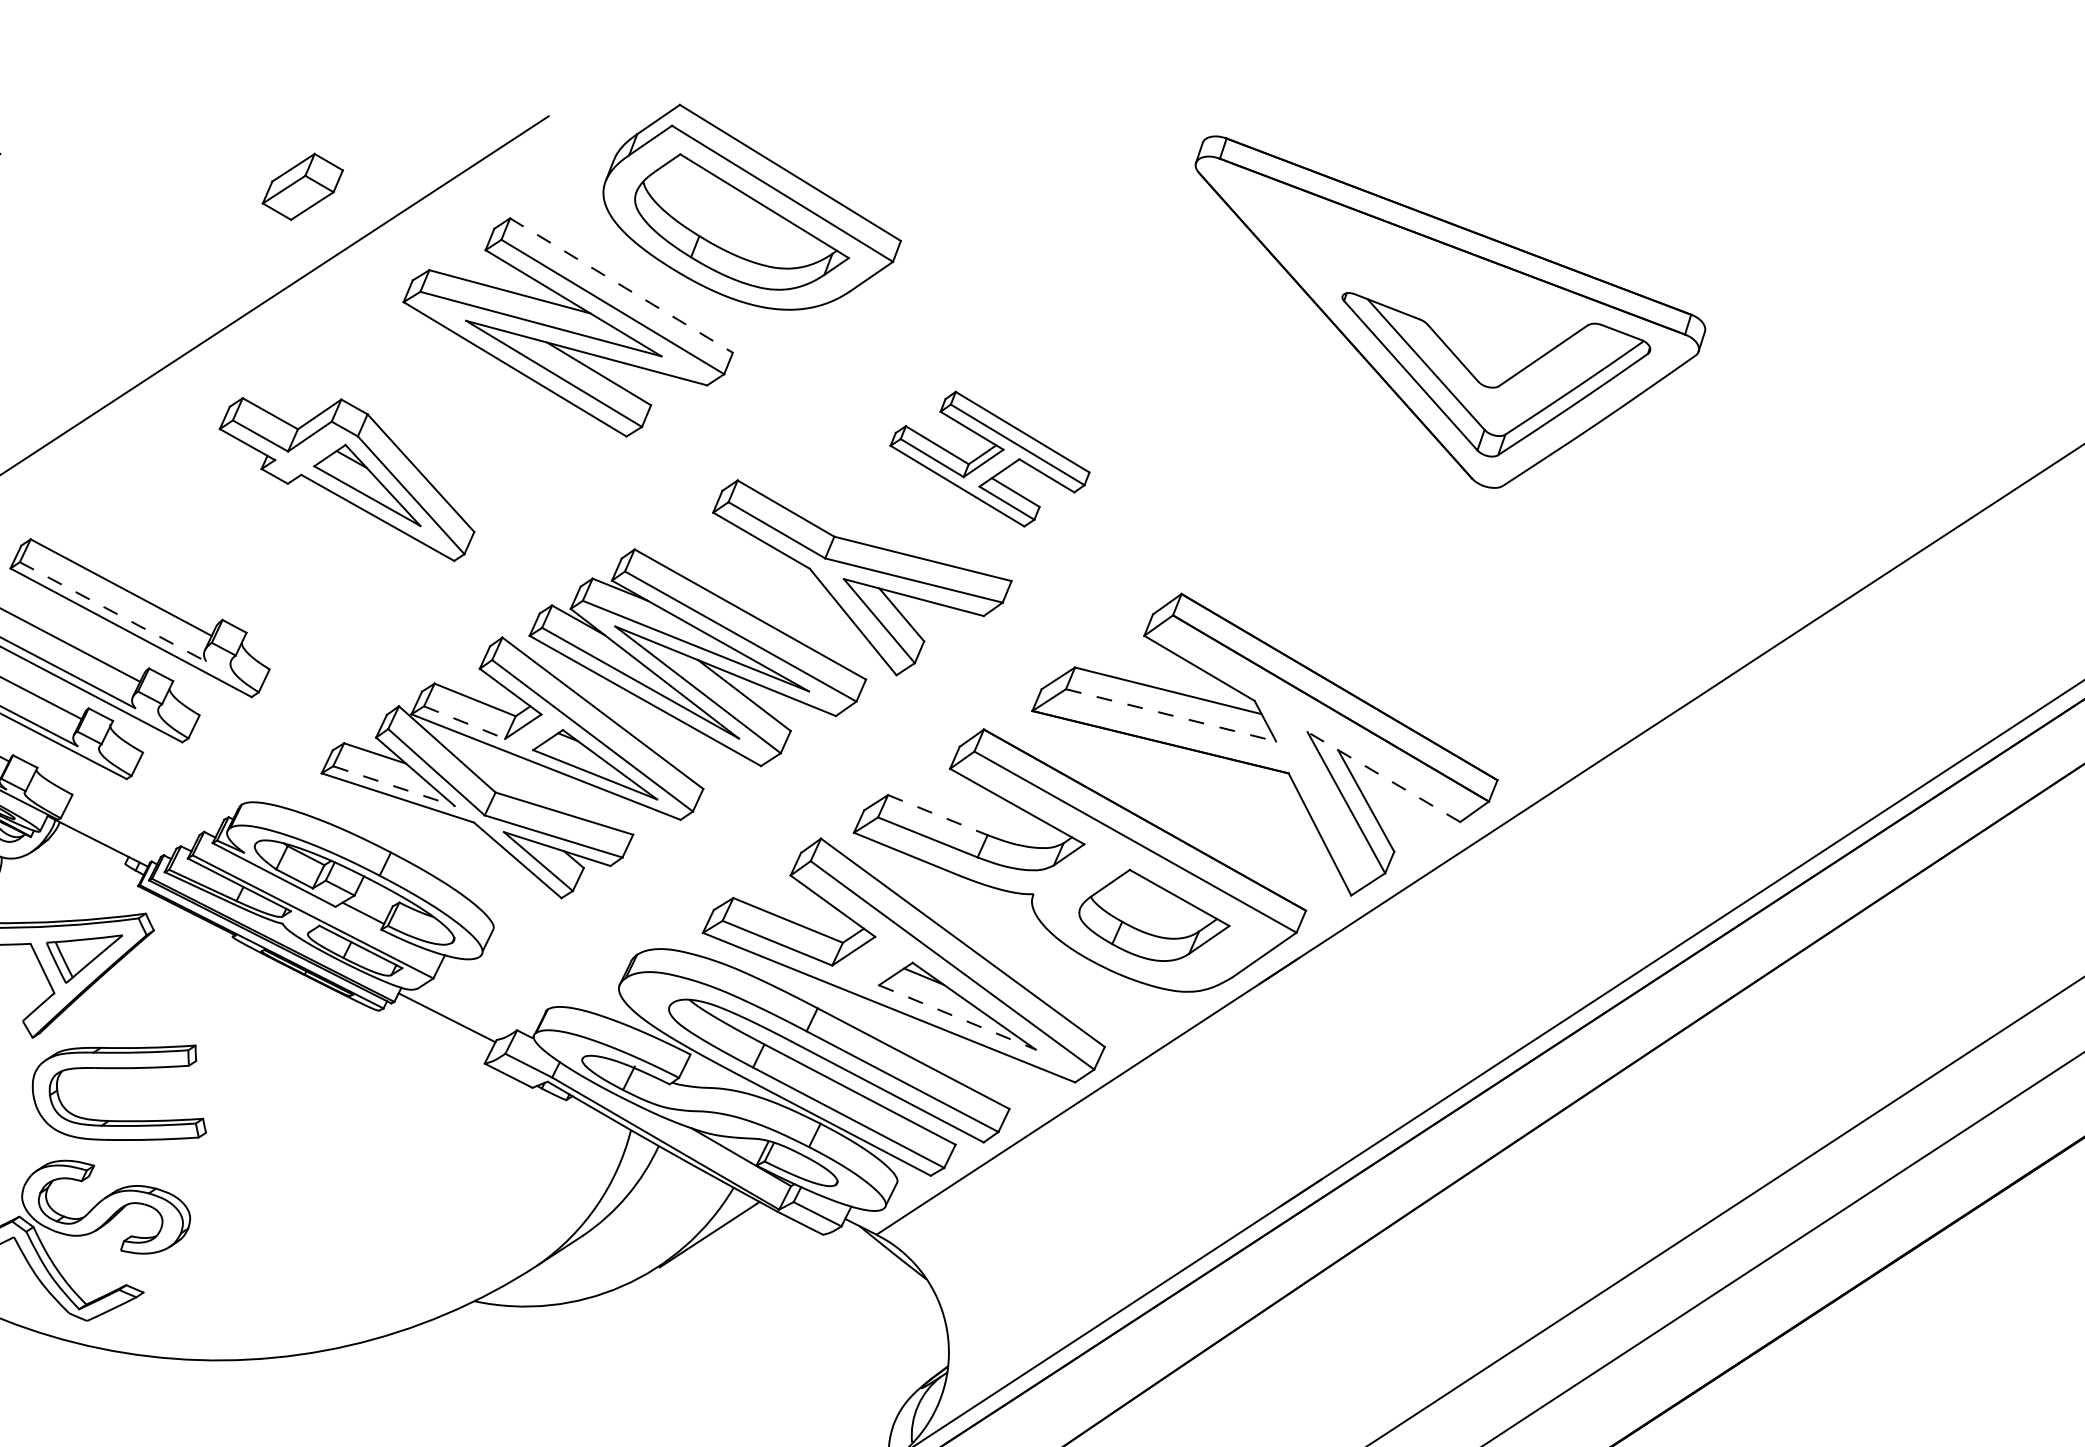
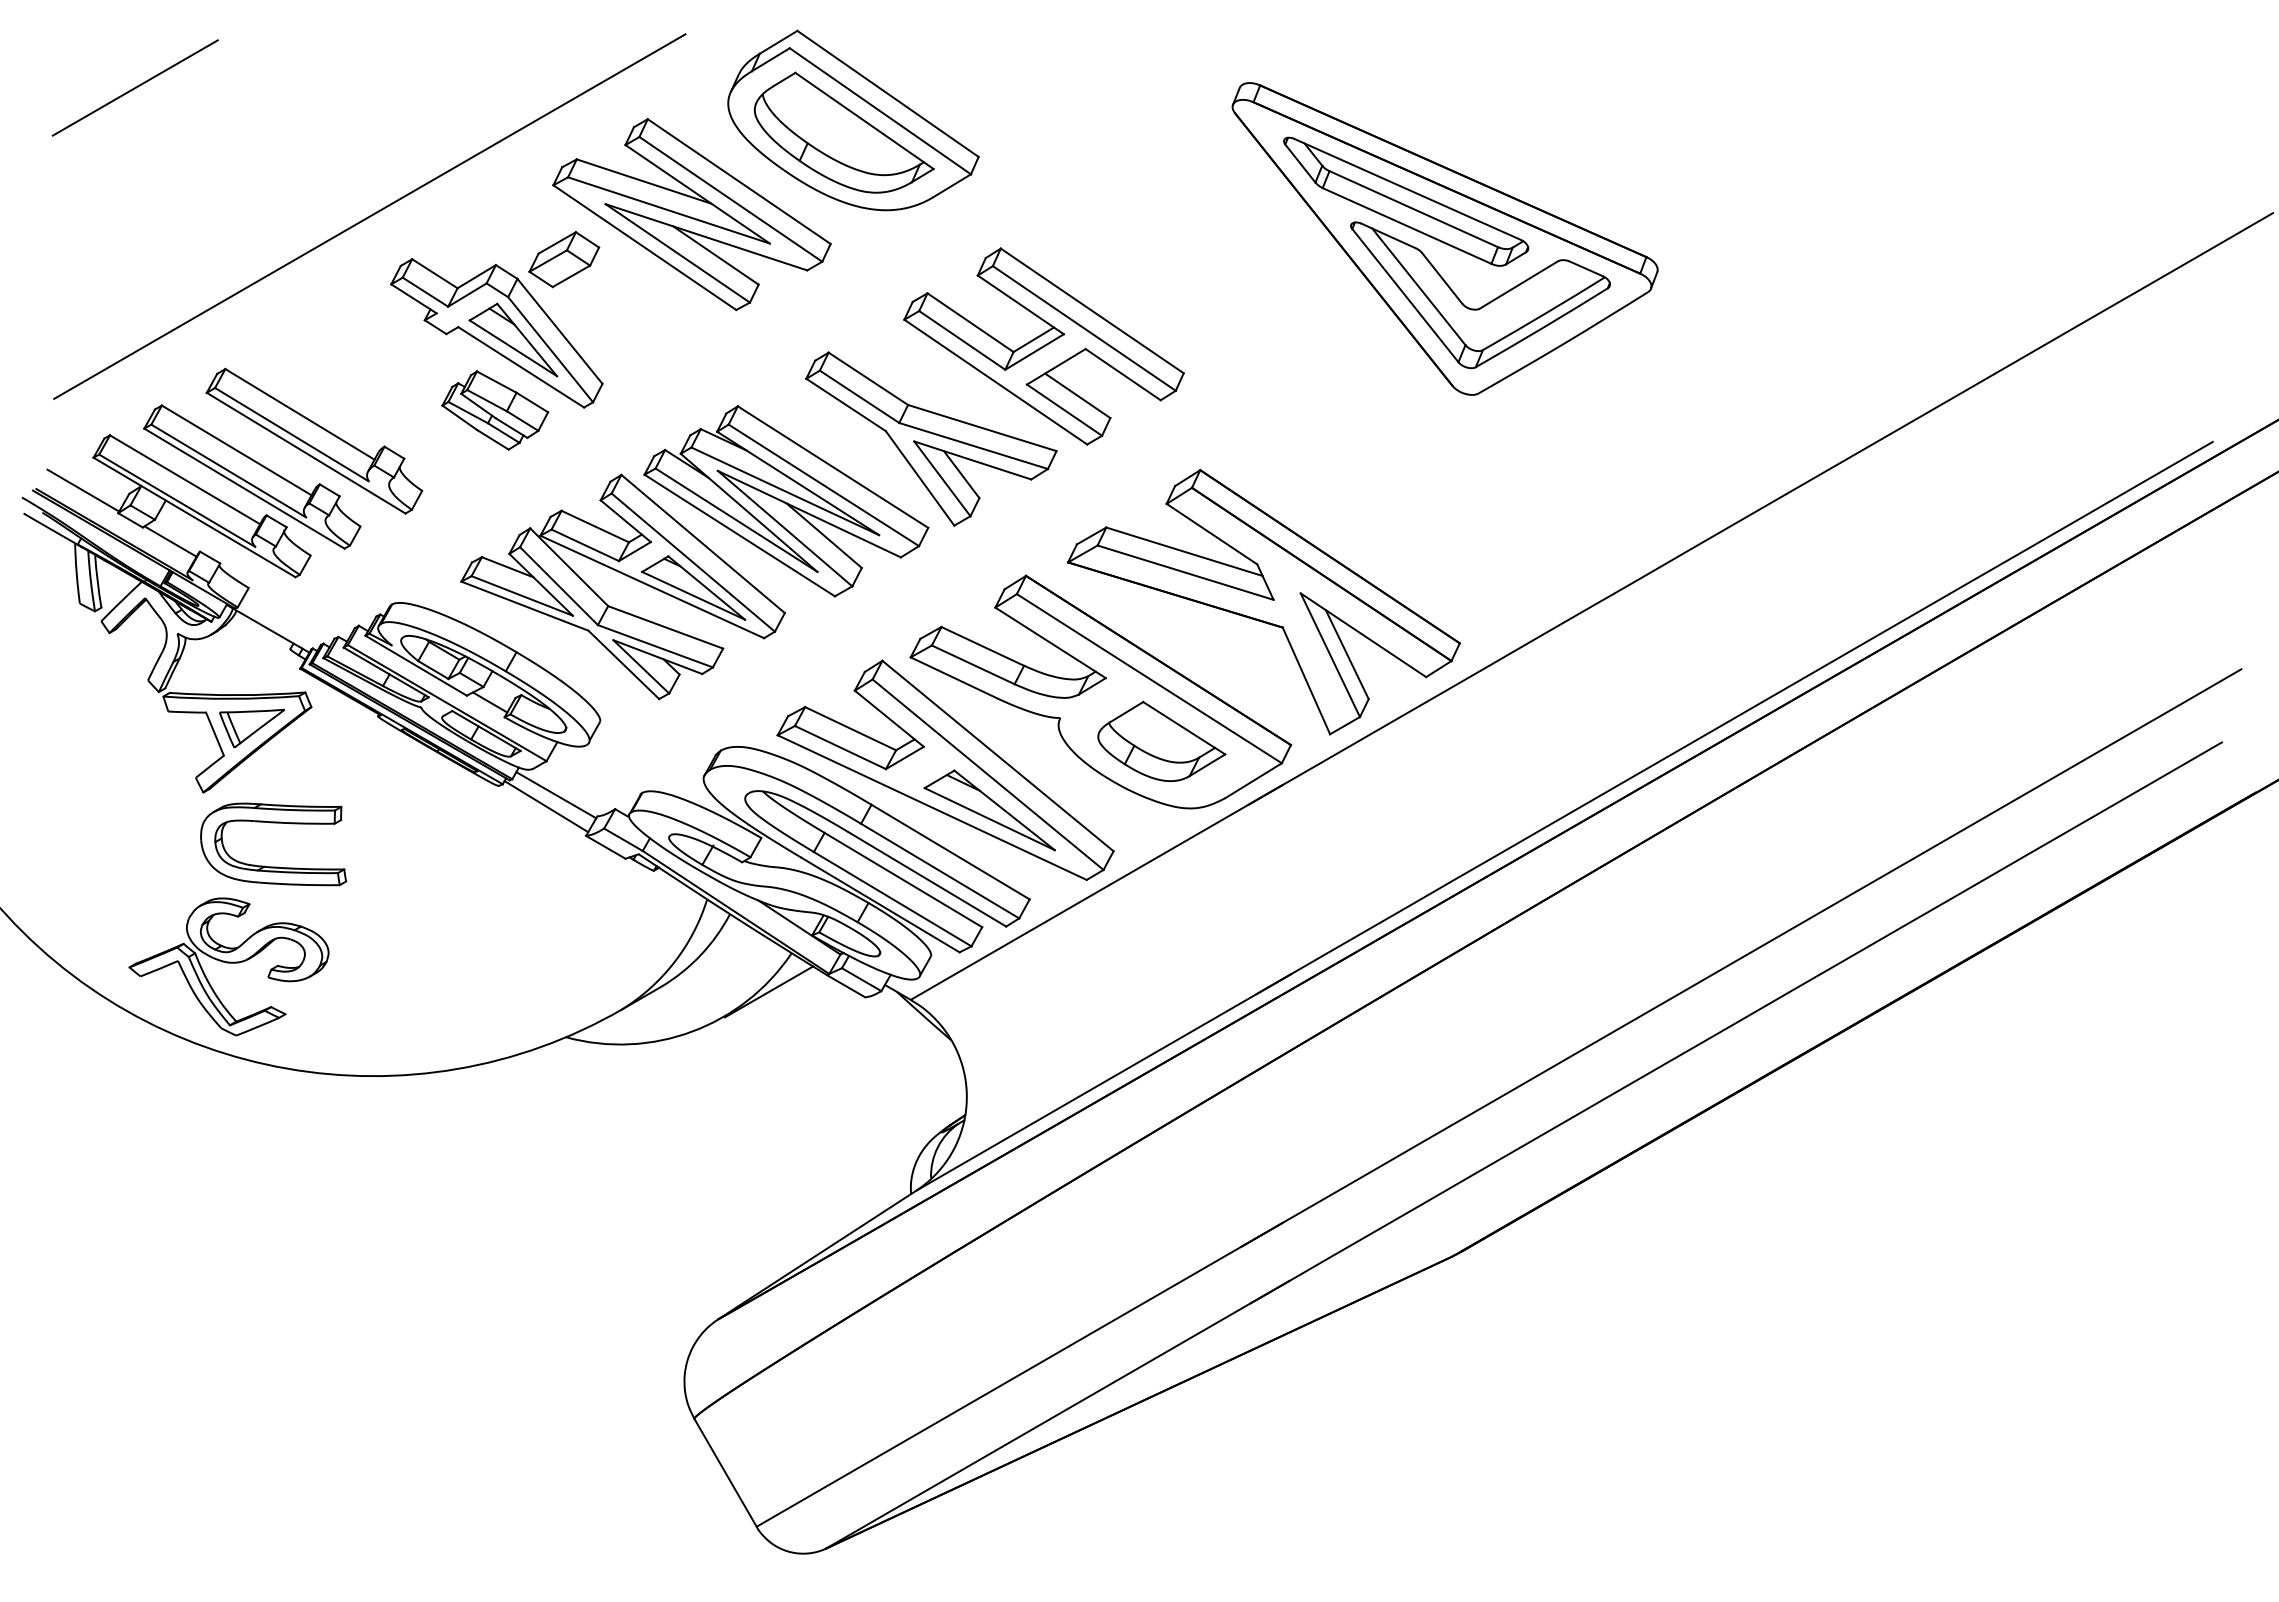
part: (303, 186) -> (564, 259), moved
part: (1405, 265) -> (1406, 201), added
line: (621, 285) -> (739, 181), dashed -> solid
part: (989, 459) -> (1043, 346), size x1.67
part: (350, 570) -> (495, 410), added
line: (112, 611) -> (291, 434), dashed -> solid
line: (1172, 715) -> (1186, 572), dashed -> solid
line: (464, 722) -> (585, 545), dashed -> solid
line: (1383, 776) -> (1363, 634), dashed -> solid
line: (394, 786) -> (522, 596), dashed -> solid
line: (937, 815) -> (982, 646), dashed -> solid
line: (958, 1017) -> (990, 819), dashed -> solid
line: (436, 1031) -> (546, 806), added

